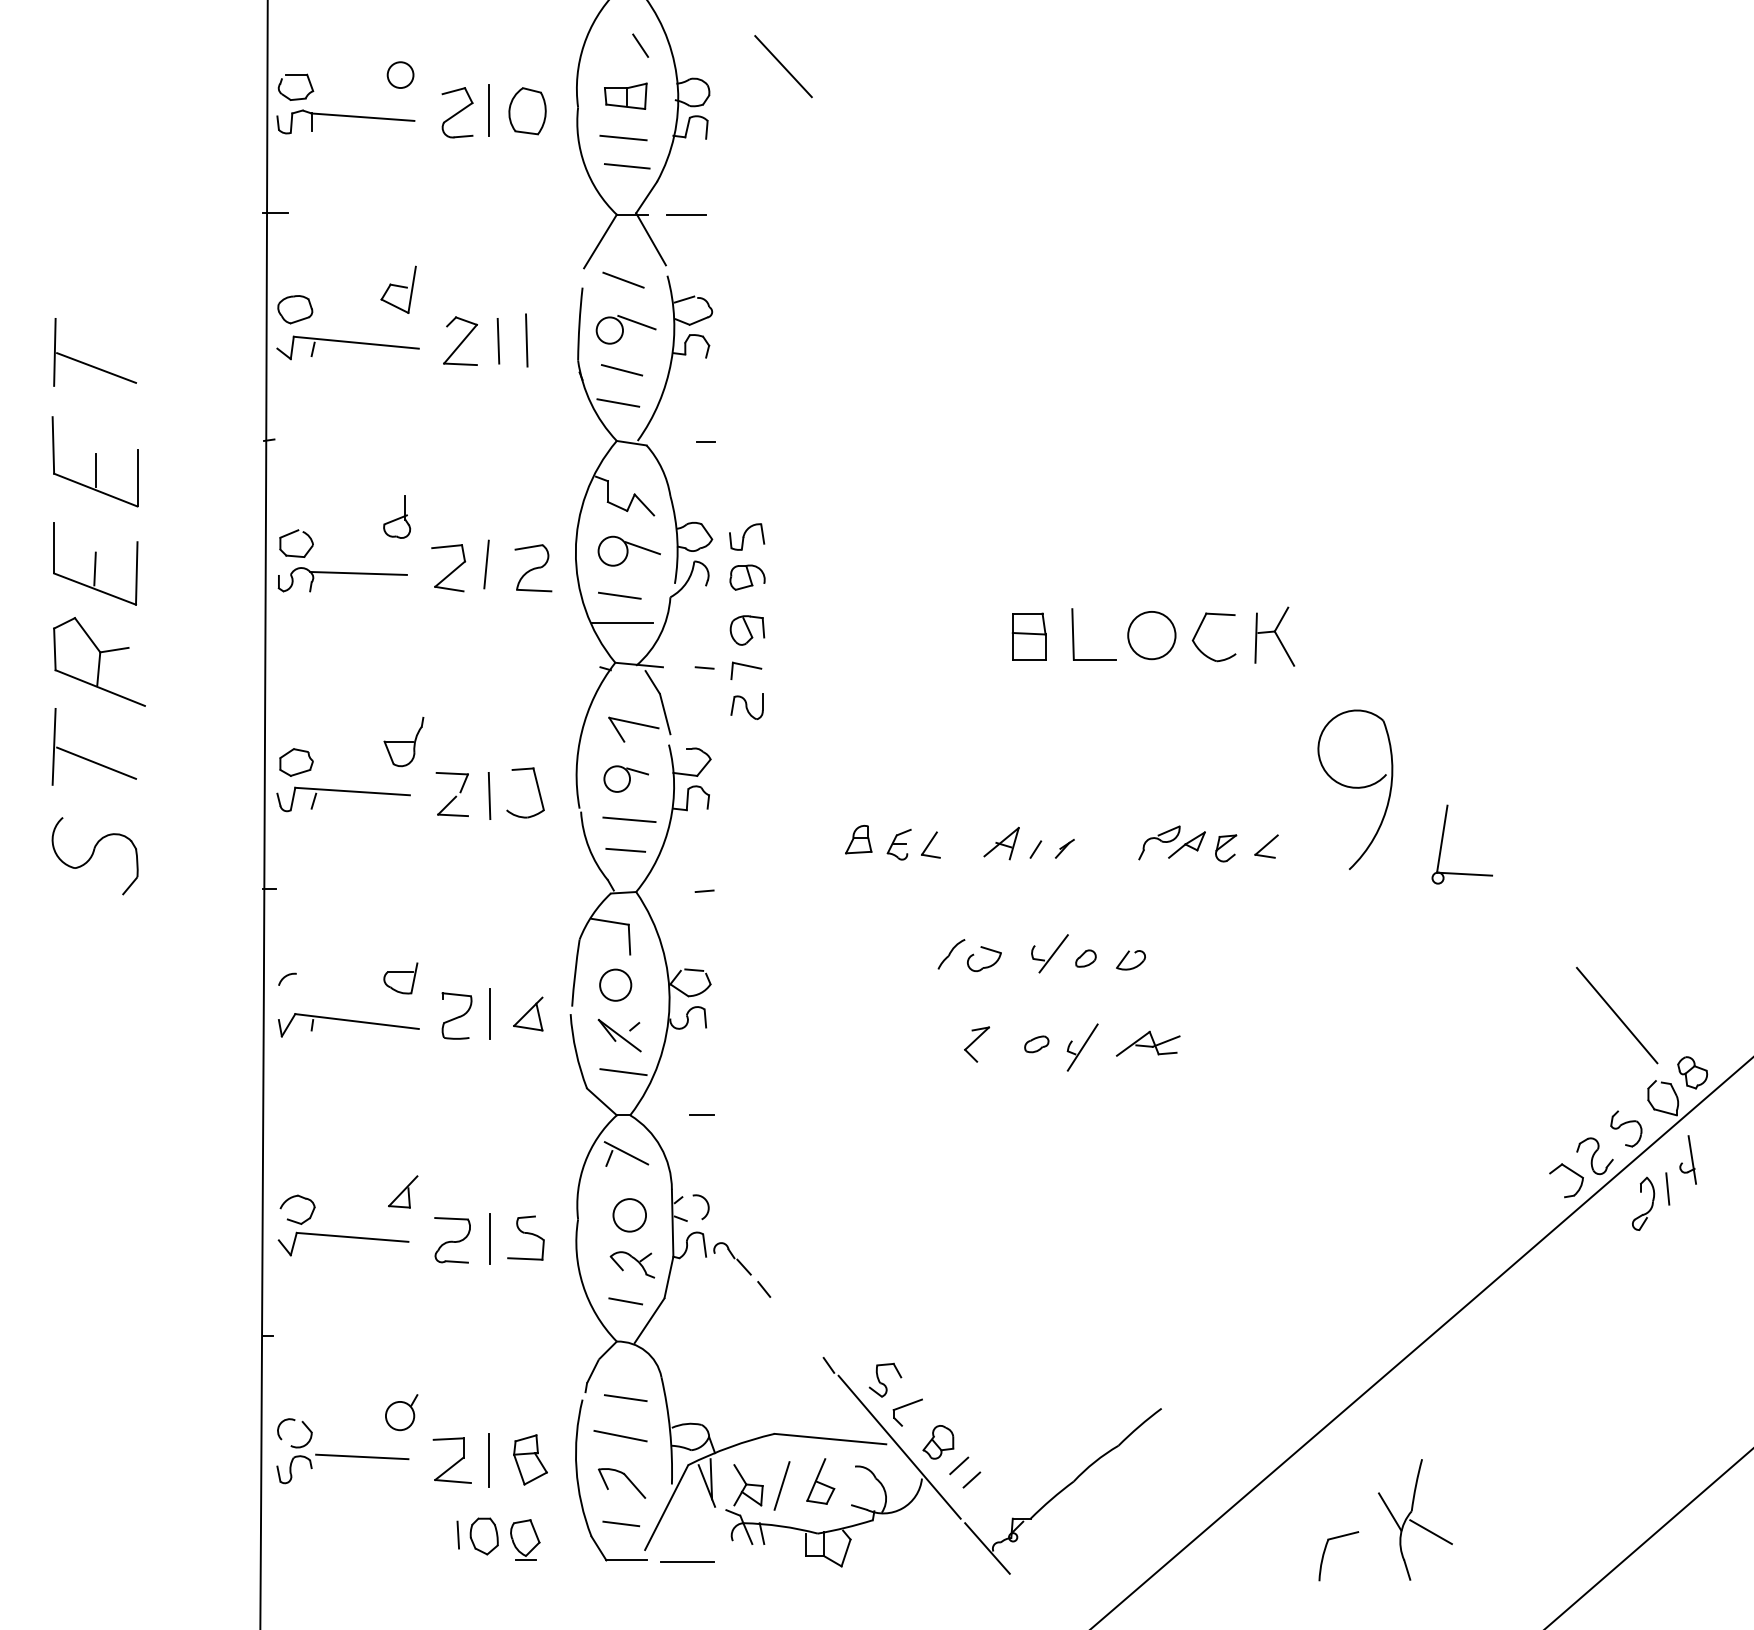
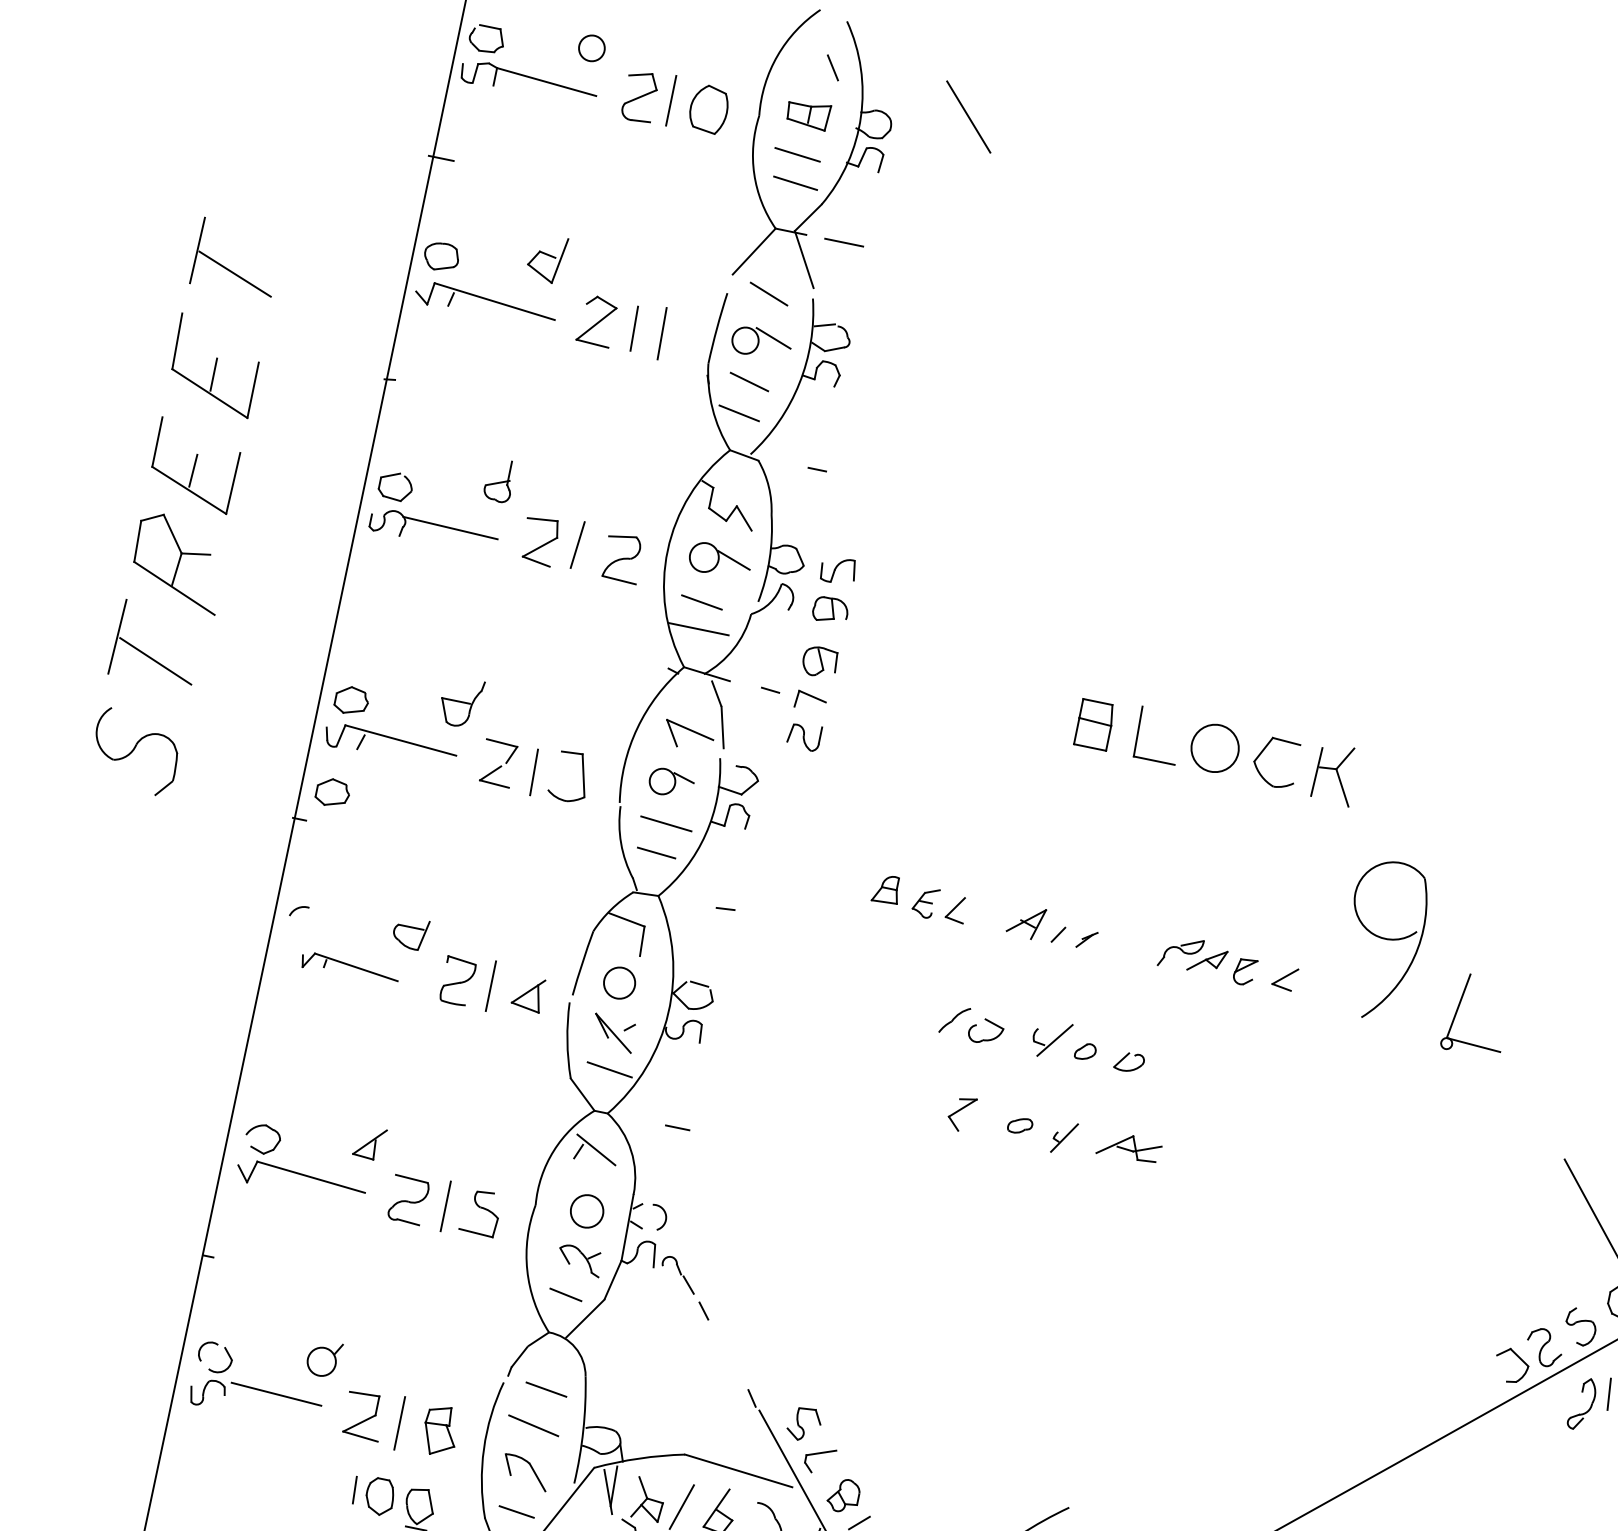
part: (296, 856) -> (332, 792), added
part: (348, 1025) -> (349, 968), size x0.7
part: (1082, 1047) -> (1064, 1138), size x0.7

